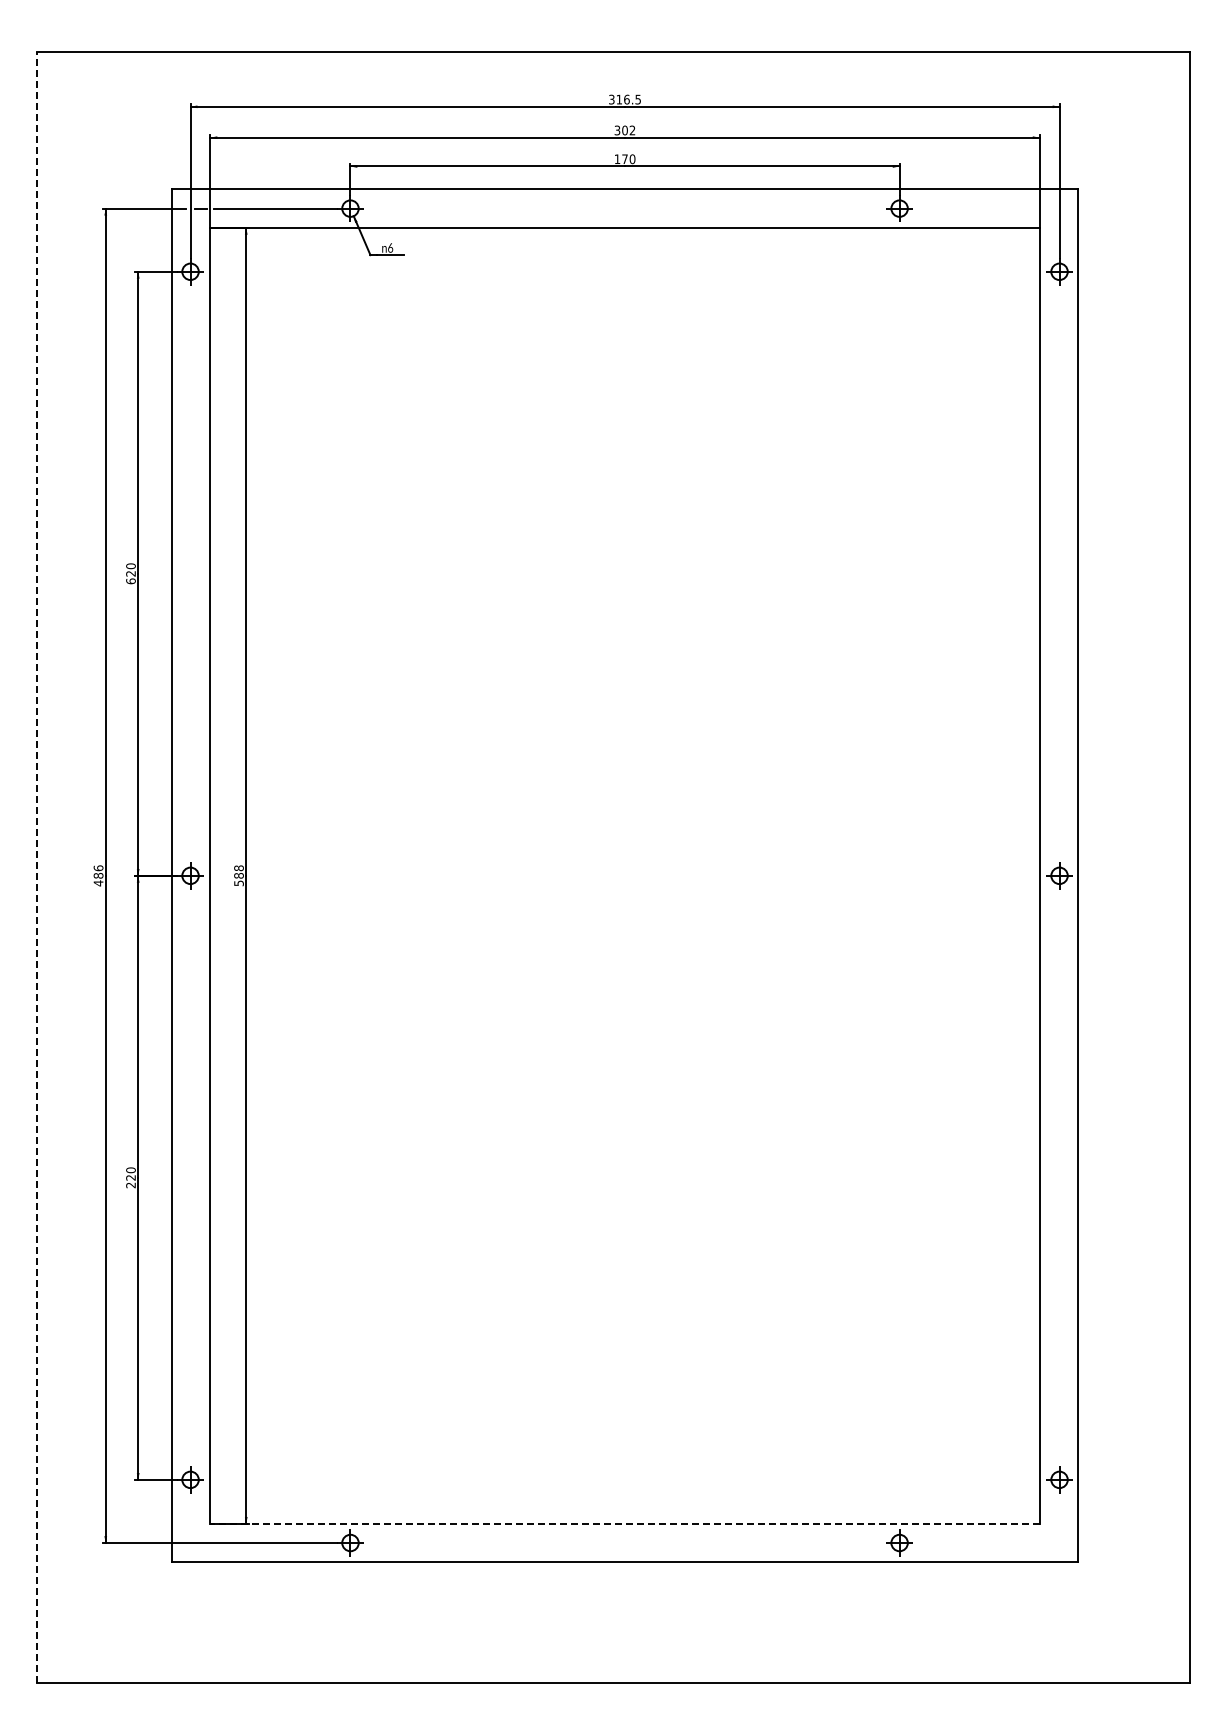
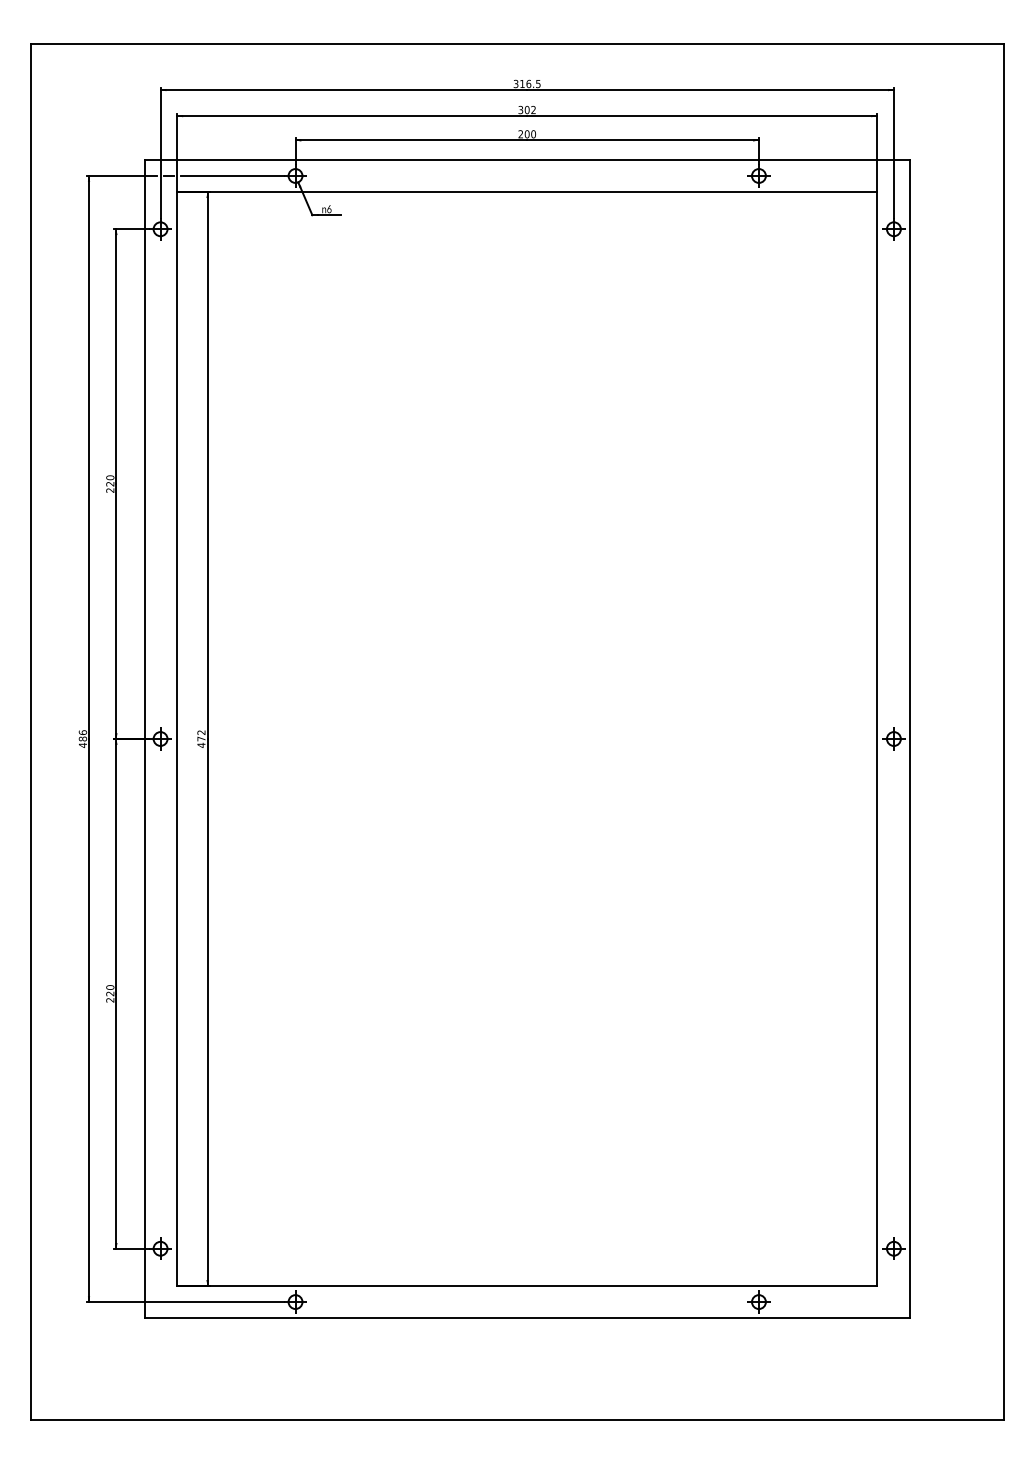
text: (620, 159) -> (523, 134), 170 -> 200
text: (130, 581) -> (109, 490), 620 -> 220
line: (36, 867) -> (30, 732), dashed -> solid
text: (238, 875) -> (201, 738), 588 -> 472
line: (625, 1523) -> (527, 1285), dashed -> solid

